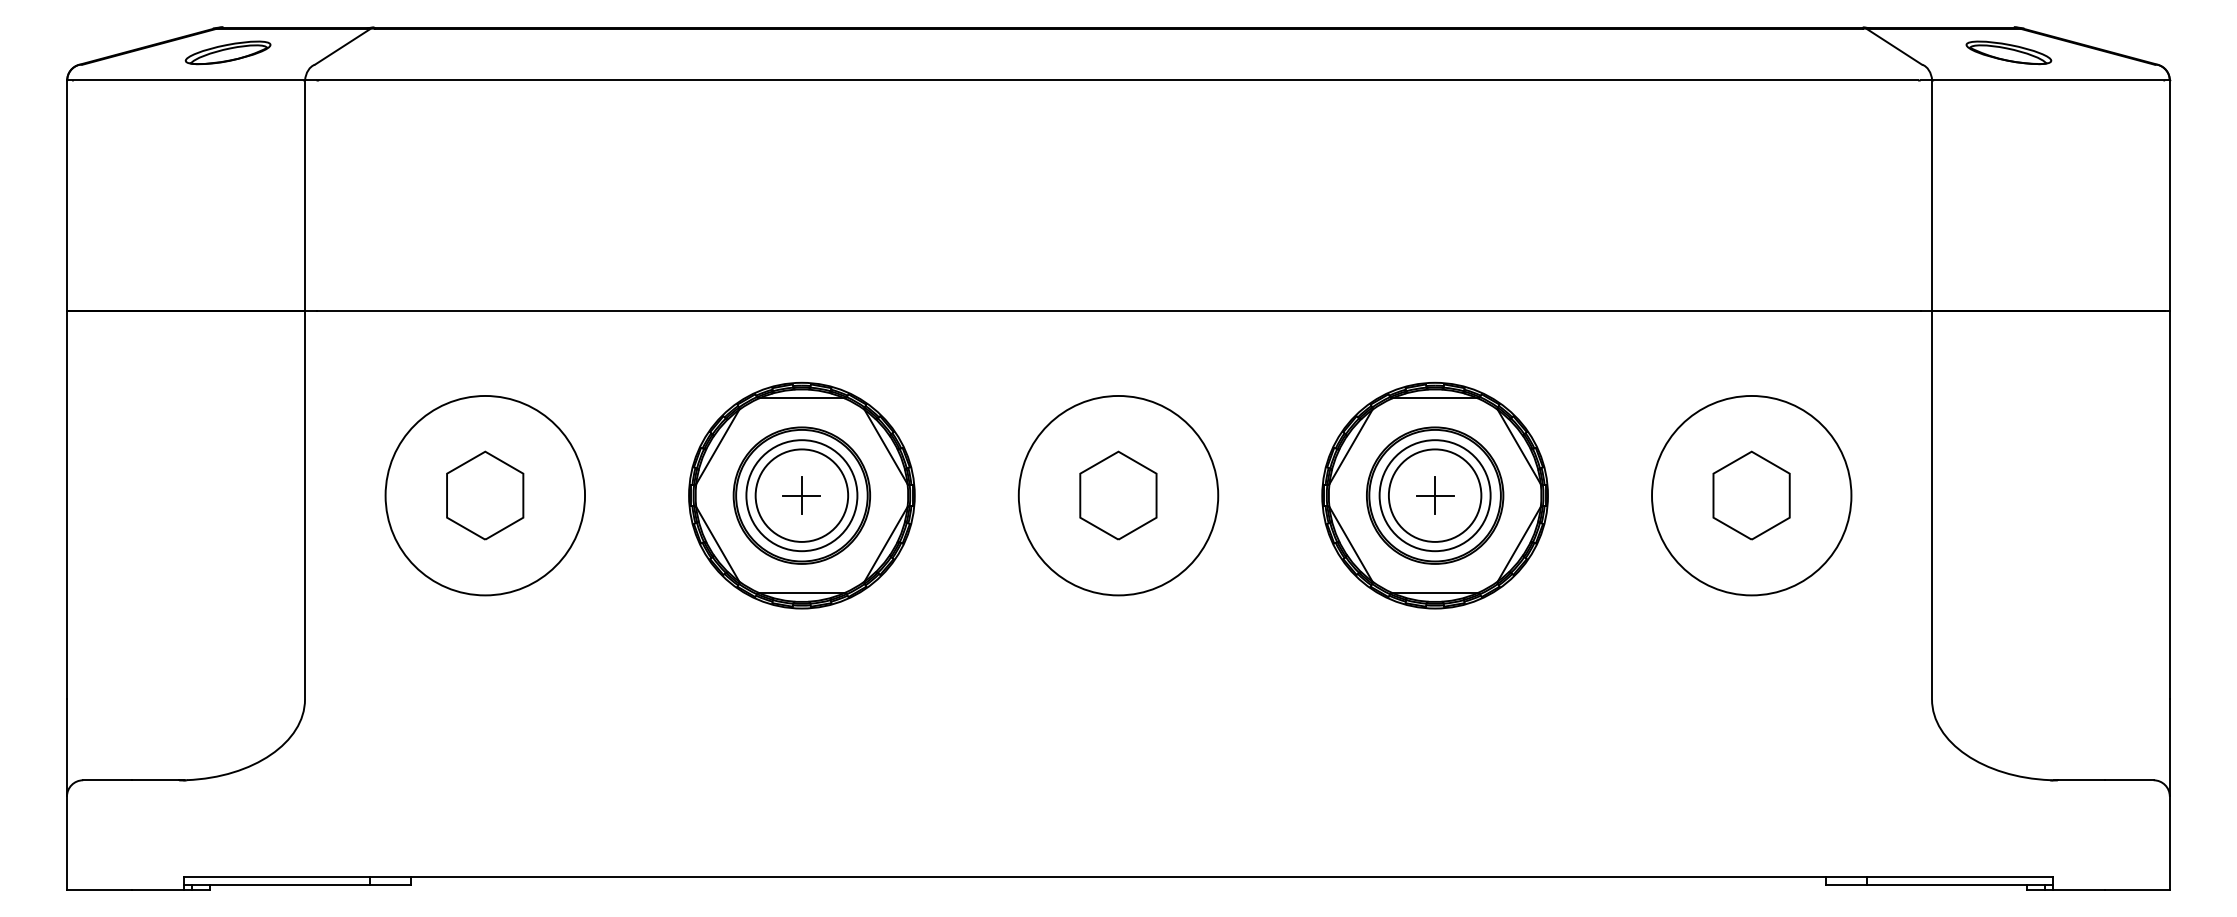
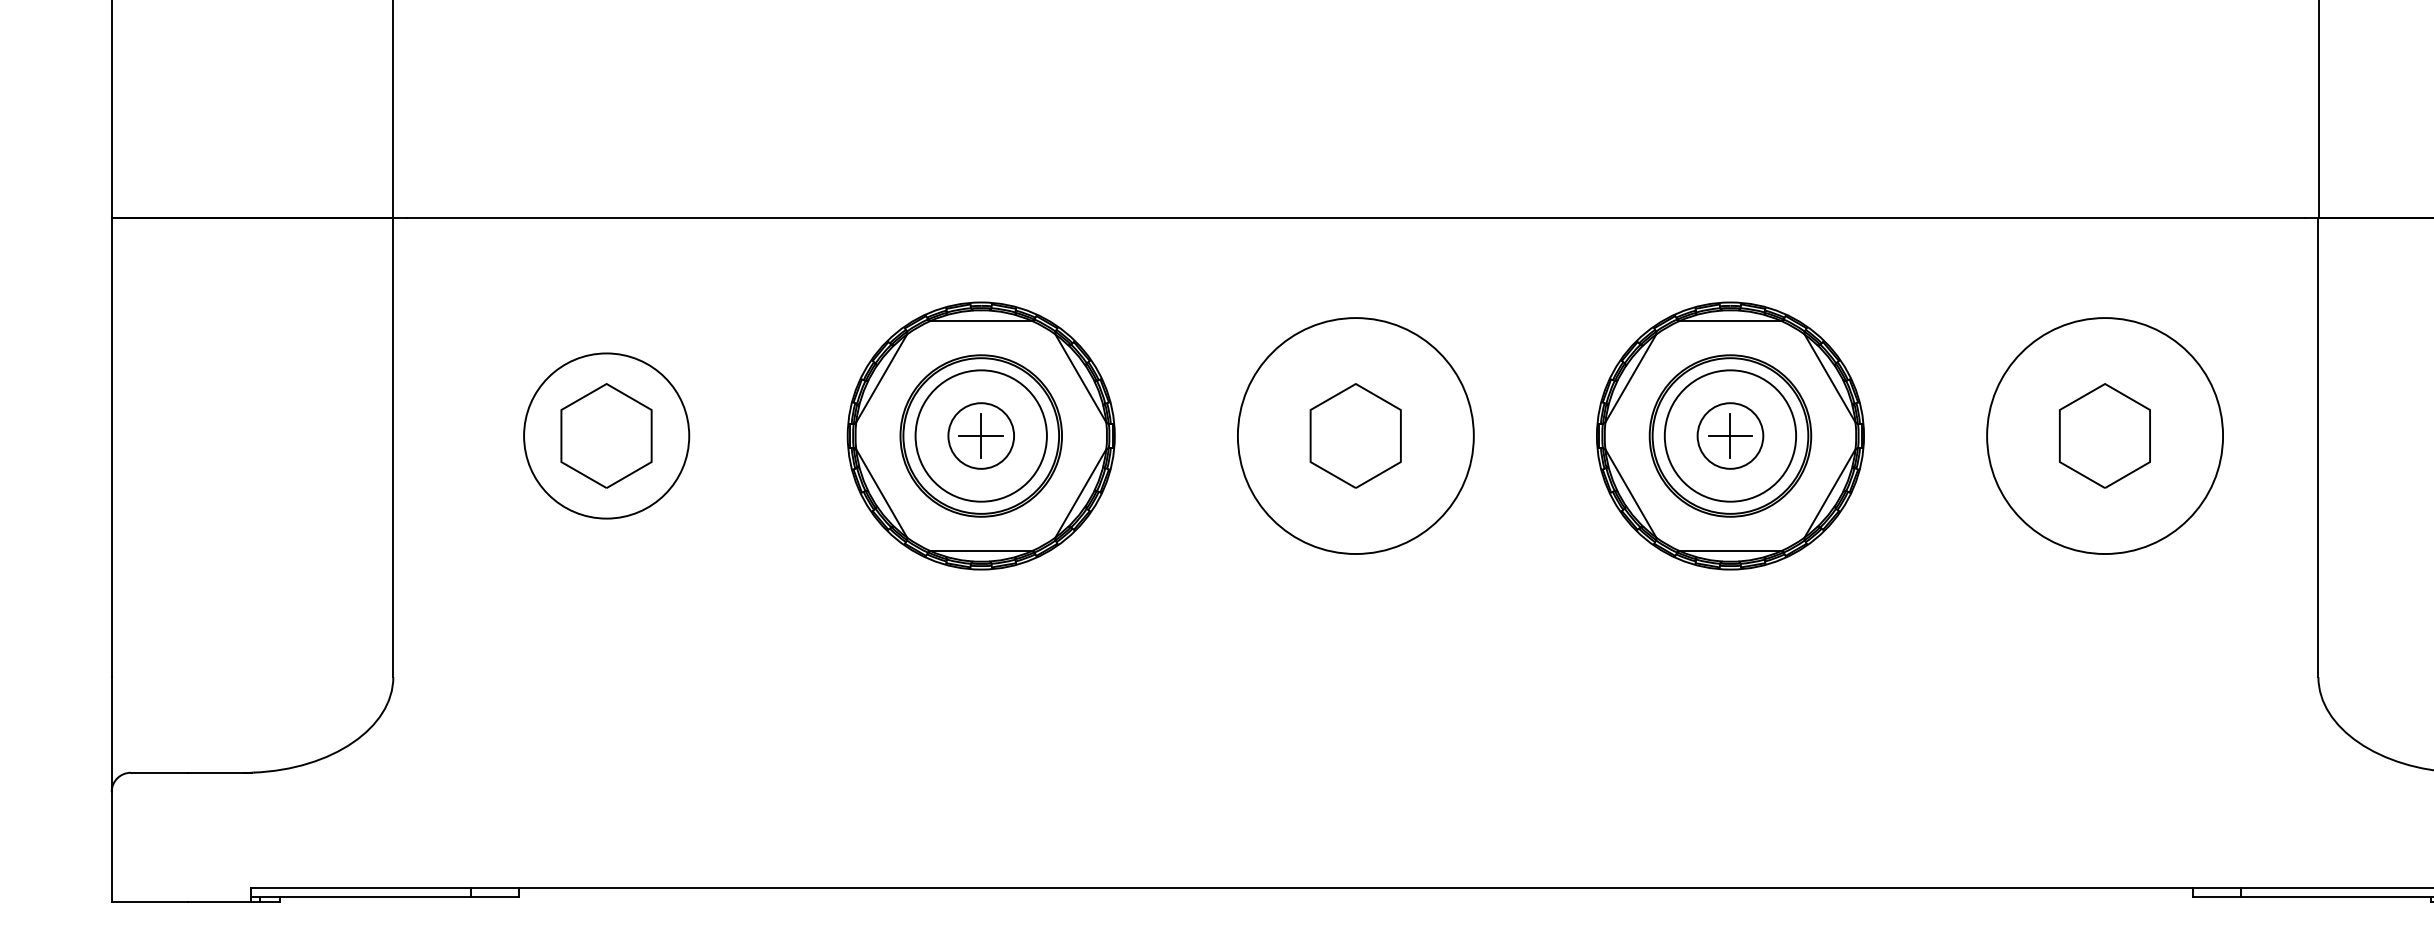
circle: (485, 495) -> (606, 435), size x0.7
circle: (801, 495) -> (980, 435), size x0.6
circle: (1434, 495) -> (1729, 435), size x0.6

